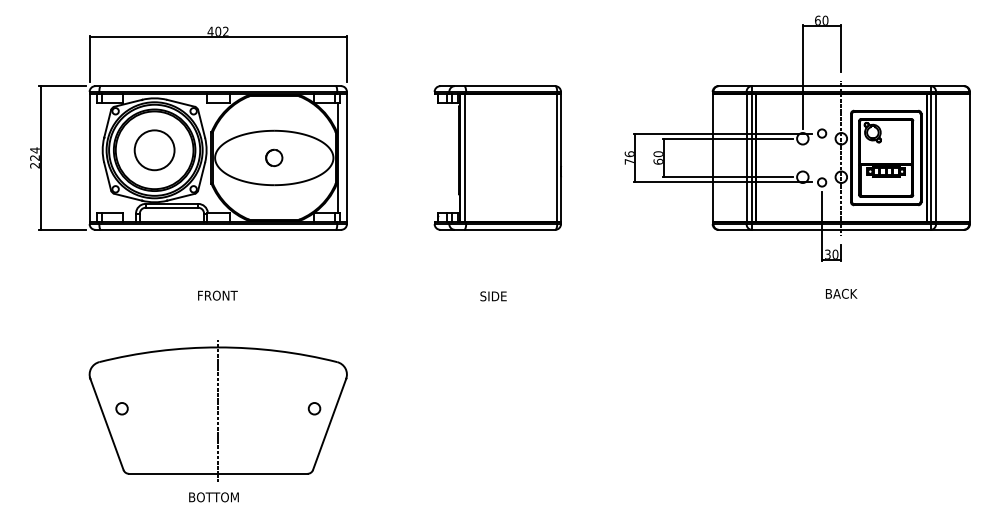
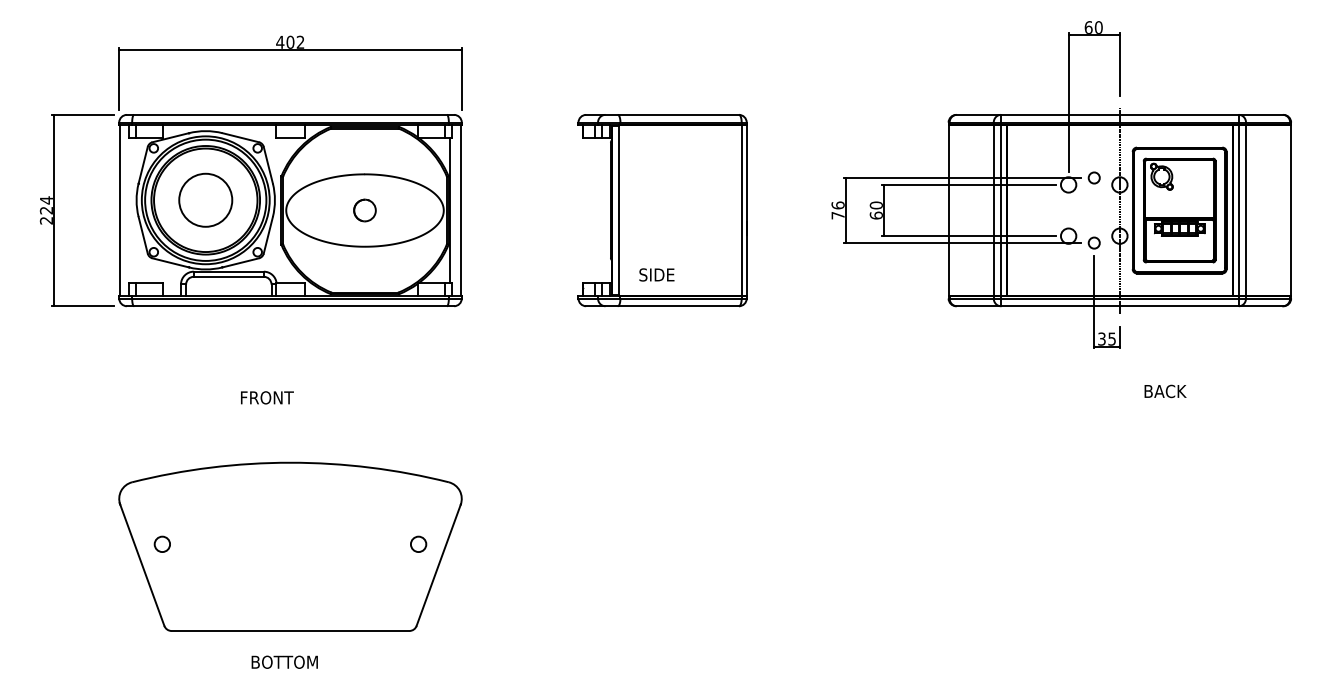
text: (835, 253) -> (1112, 337), 30 -> 35
text: (841, 293) -> (1165, 390), moved
text: (217, 295) -> (266, 397), moved
text: (493, 296) -> (656, 275), moved
line: (218, 410) -> (290, 546), removed

